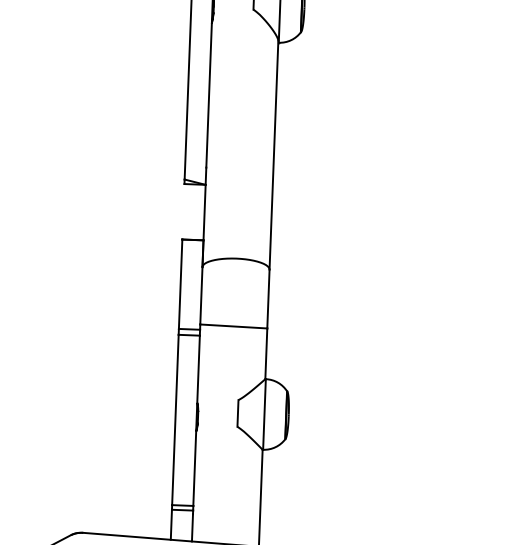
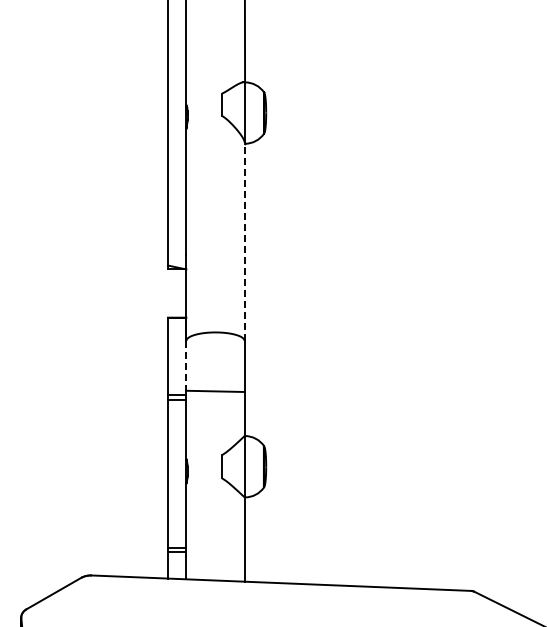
line: (273, 155) -> (244, 241), solid -> dashed
line: (201, 295) -> (186, 365), solid -> dashed

